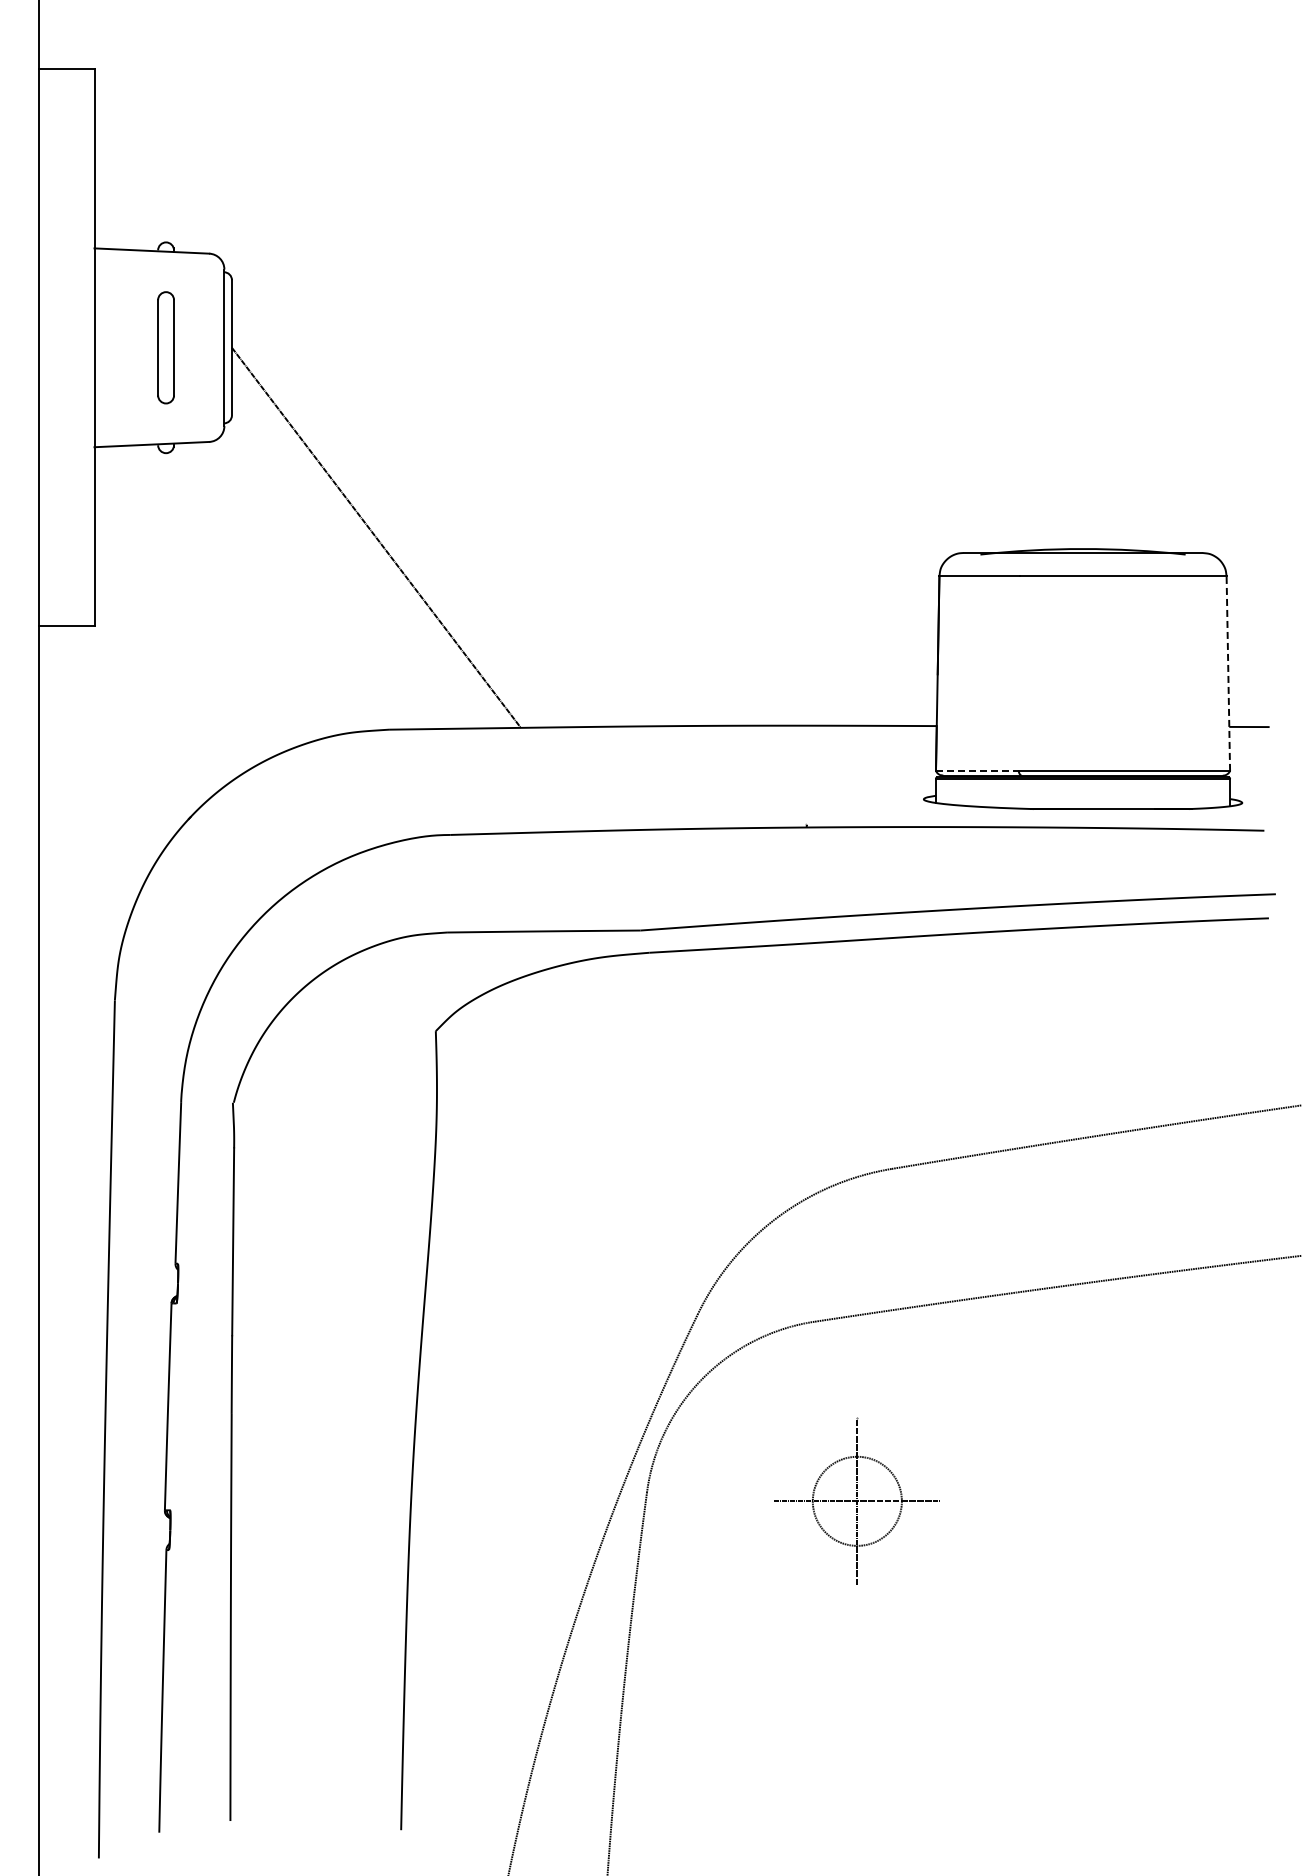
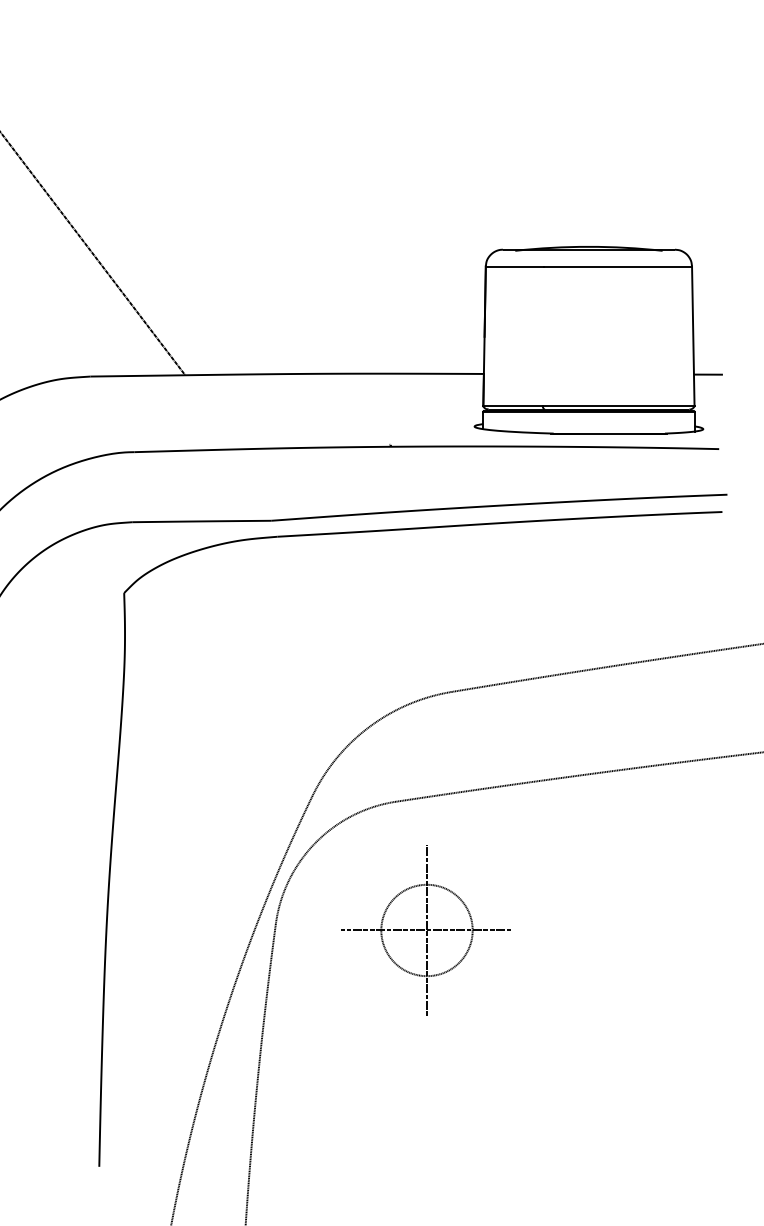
line: (1228, 673) -> (693, 336), dashed -> solid
line: (977, 770) -> (513, 405), dashed -> solid
part: (856, 1501) -> (426, 930), size x1.43

